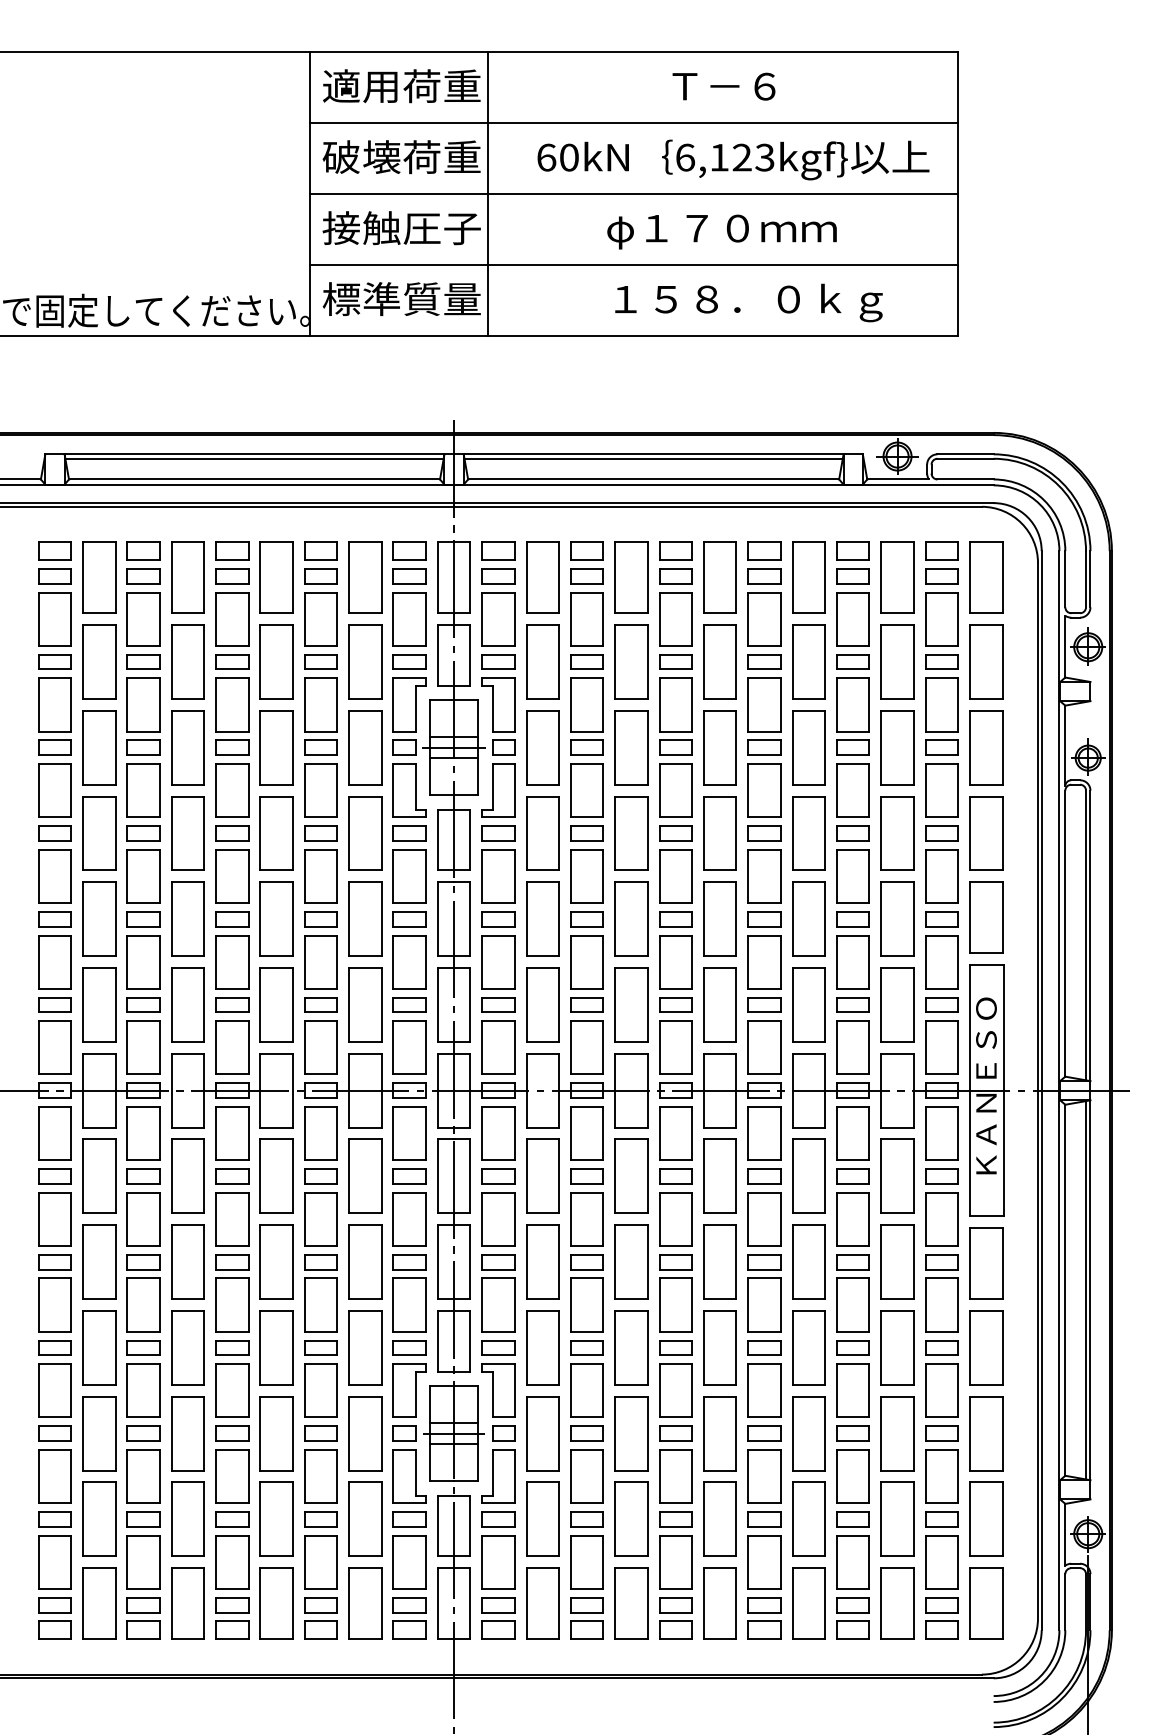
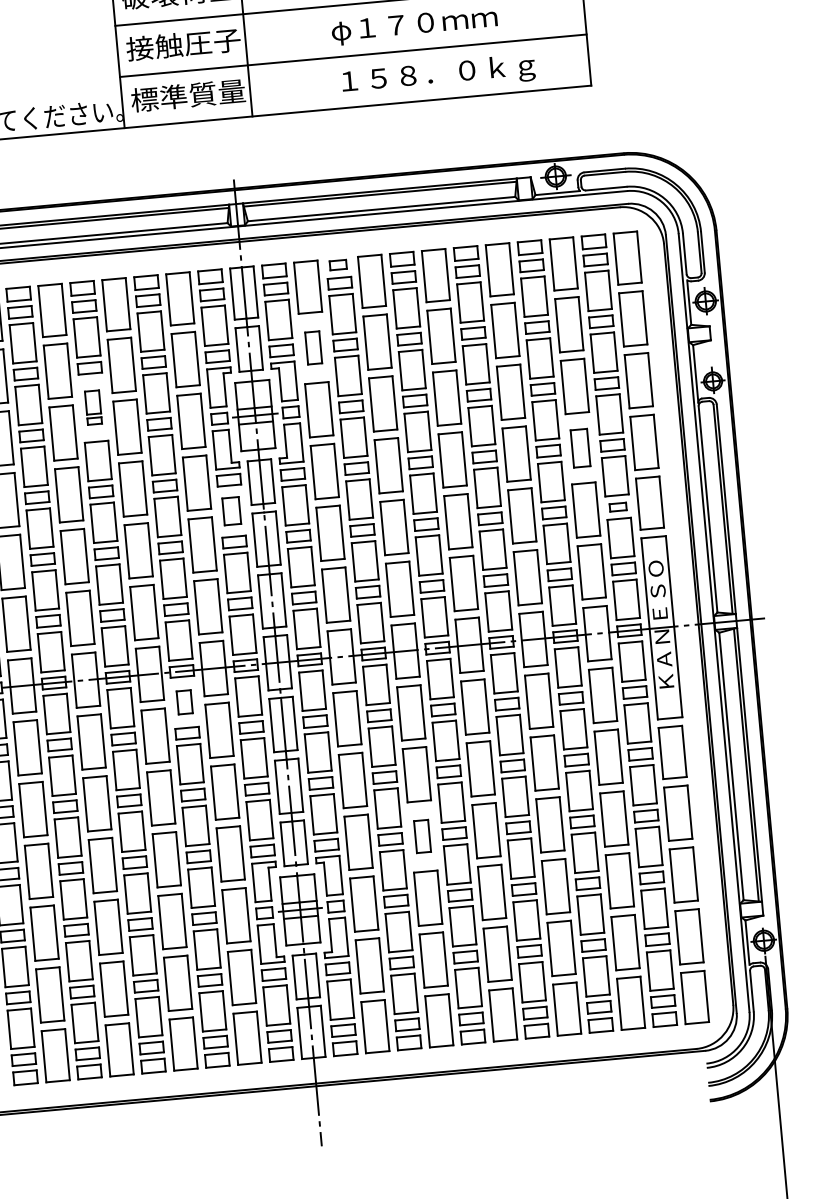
part: (586, 550) -> (337, 264), size x0.7
part: (542, 661) -> (313, 347), size x0.6
part: (232, 716) -> (93, 407), size x0.6
part: (897, 833) -> (580, 448), size x0.7
part: (409, 876) -> (231, 511), size x0.7
part: (941, 919) -> (617, 507), size x0.7
part: (320, 1133) -> (184, 702), size x0.6
part: (631, 1347) -> (422, 836), size x0.6

